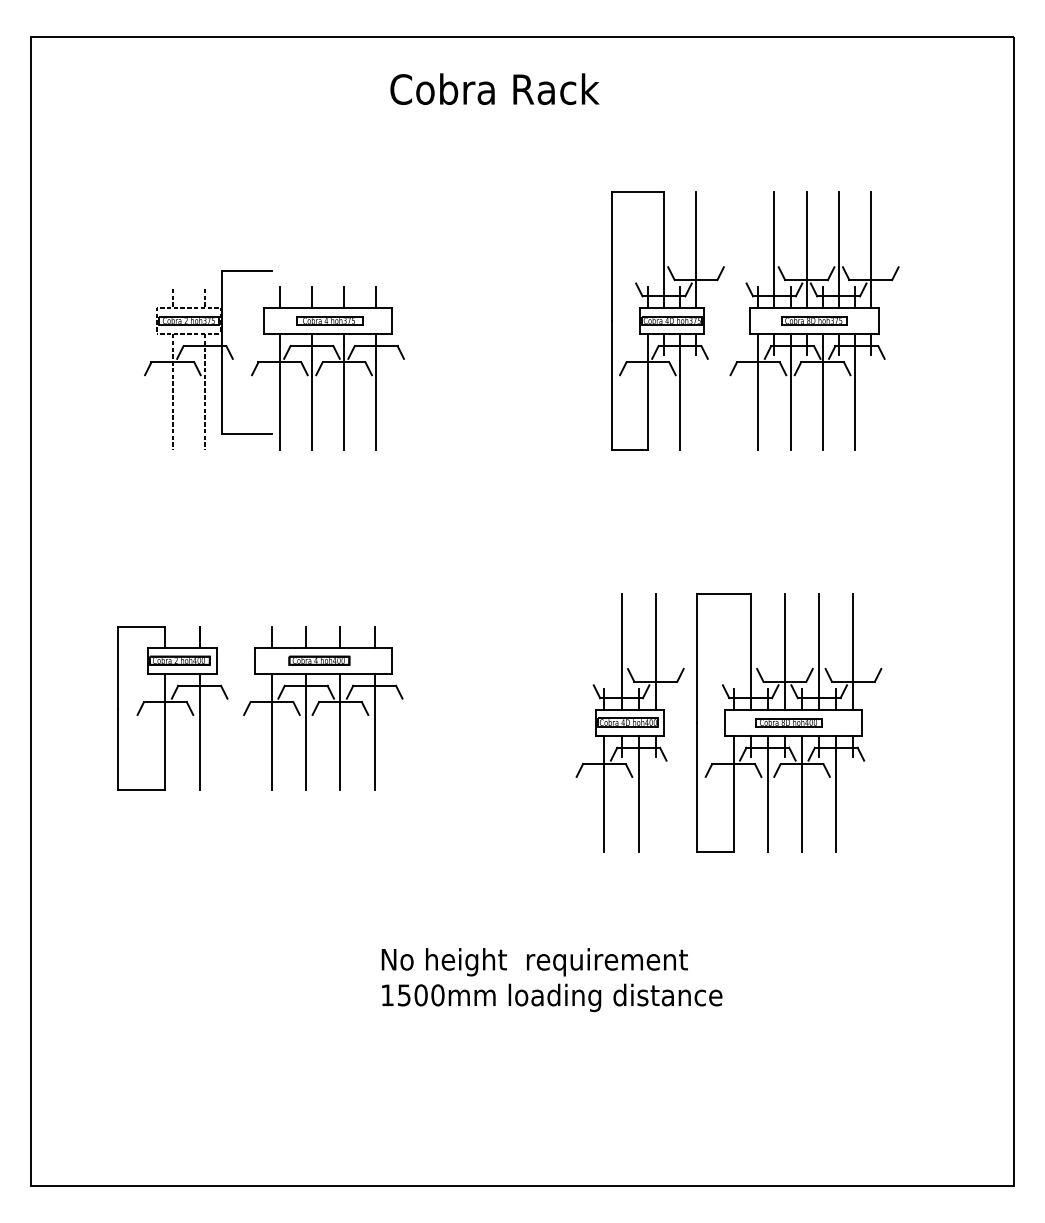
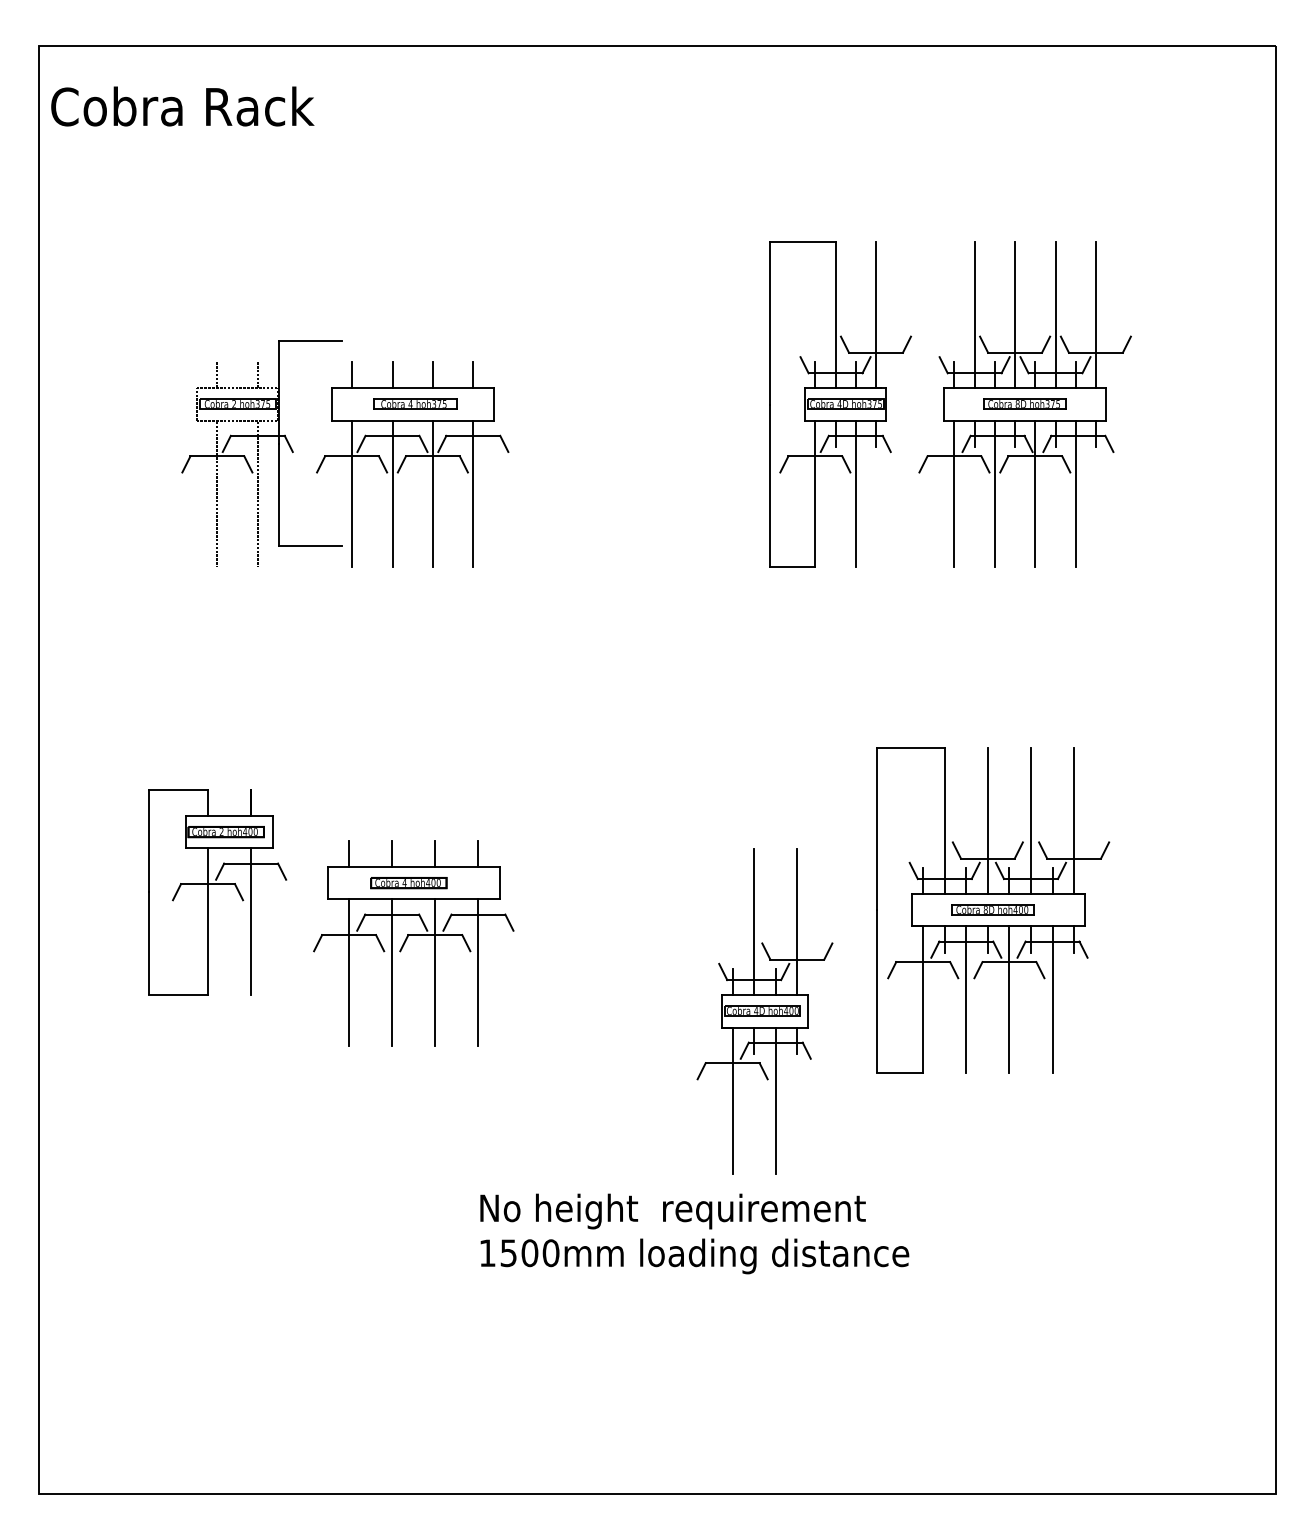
text: (494, 89) -> (182, 106), moved
part: (318, 705) -> (407, 939), moved
part: (629, 723) -> (764, 1011), moved

